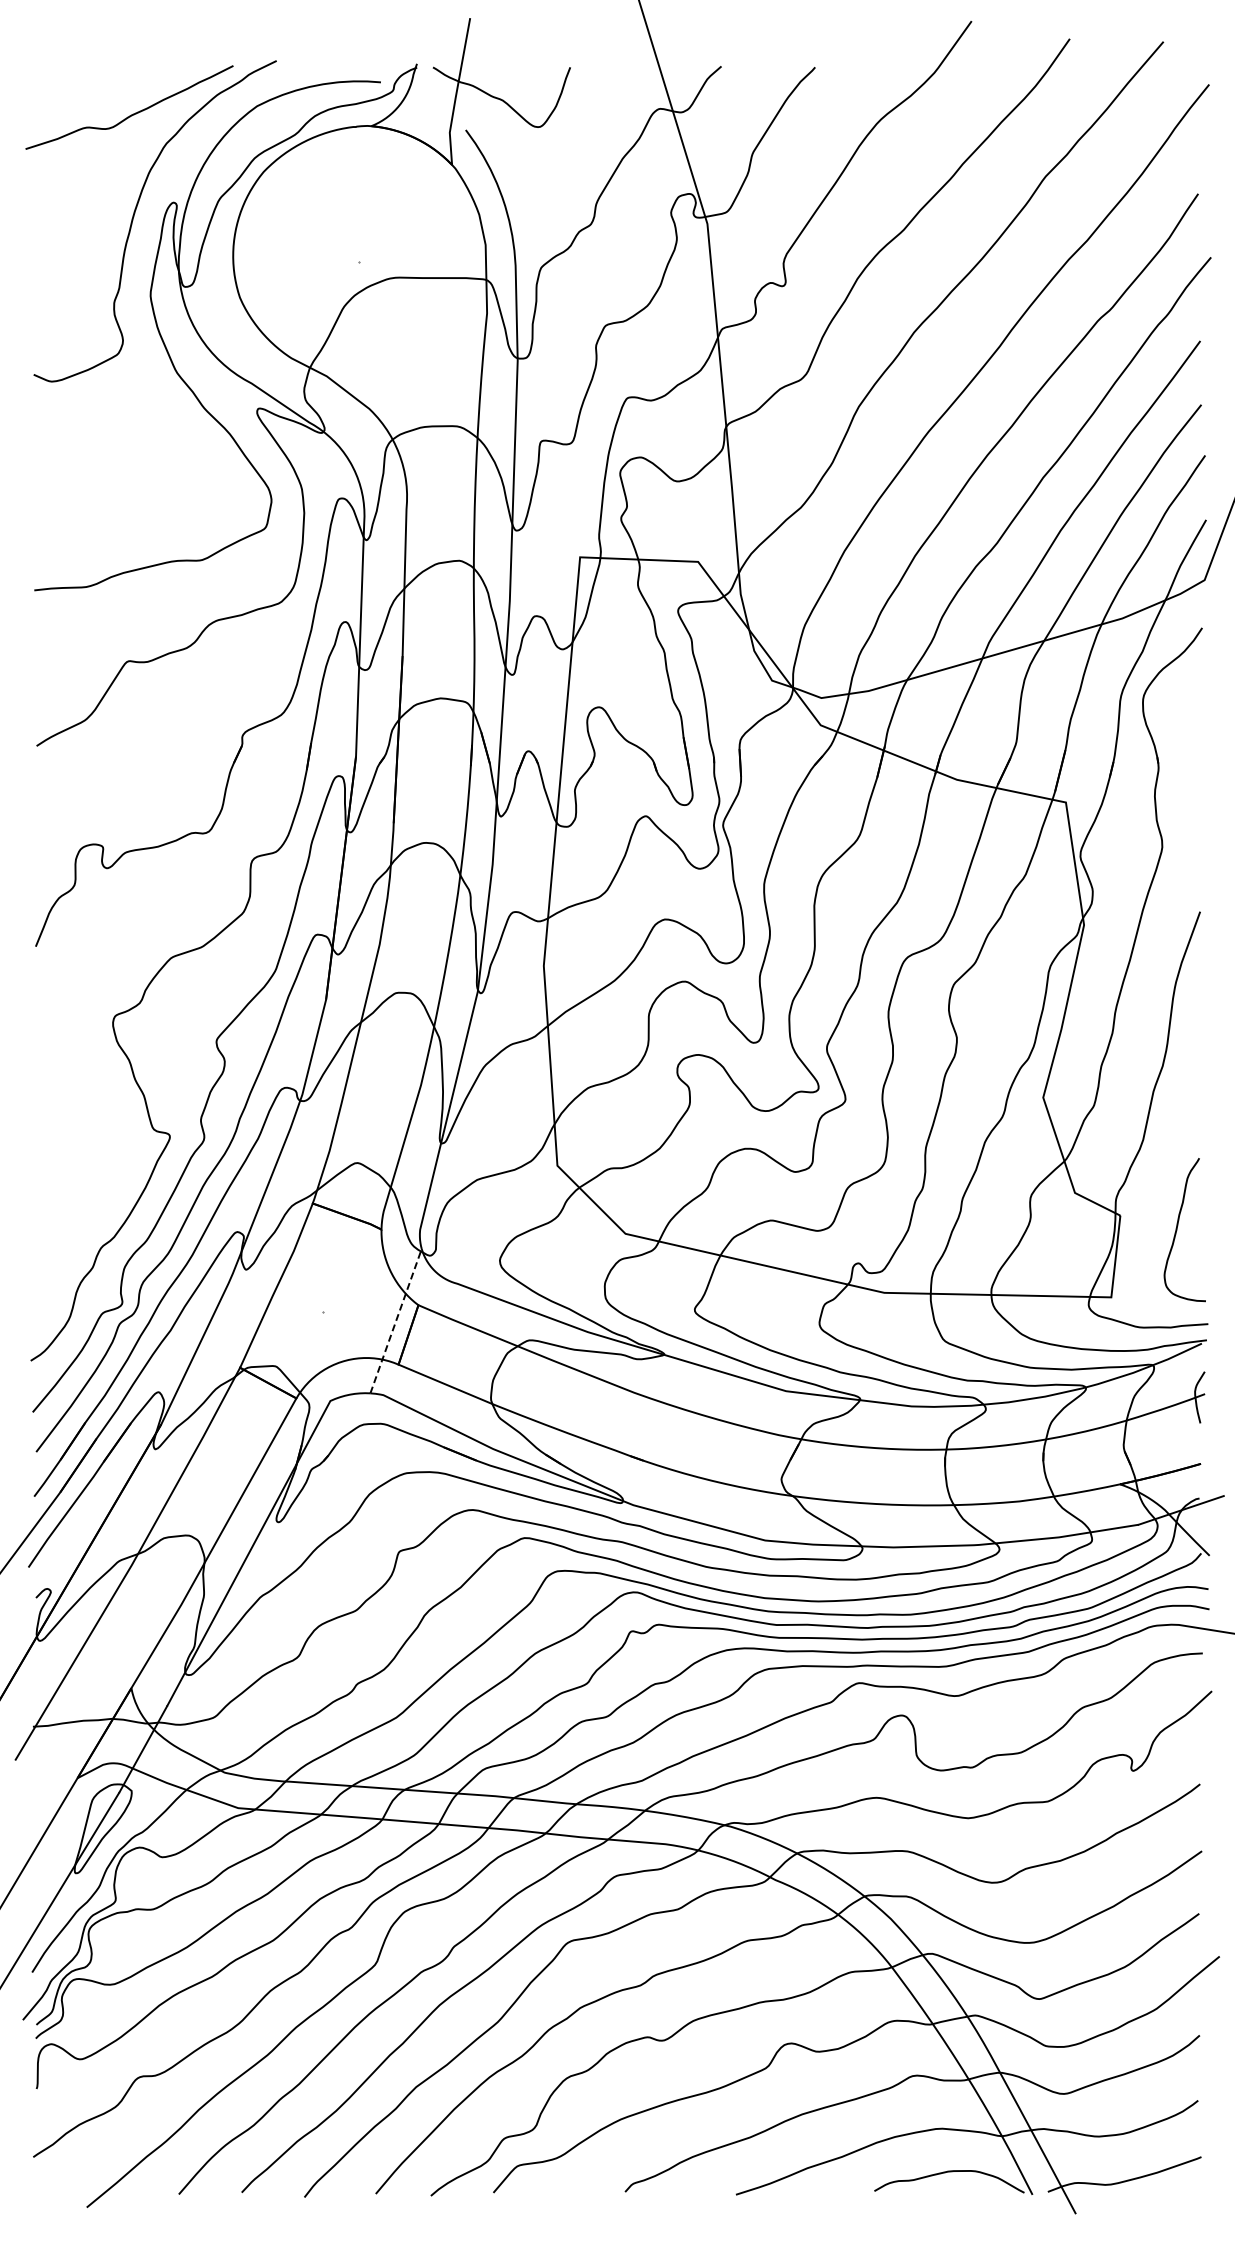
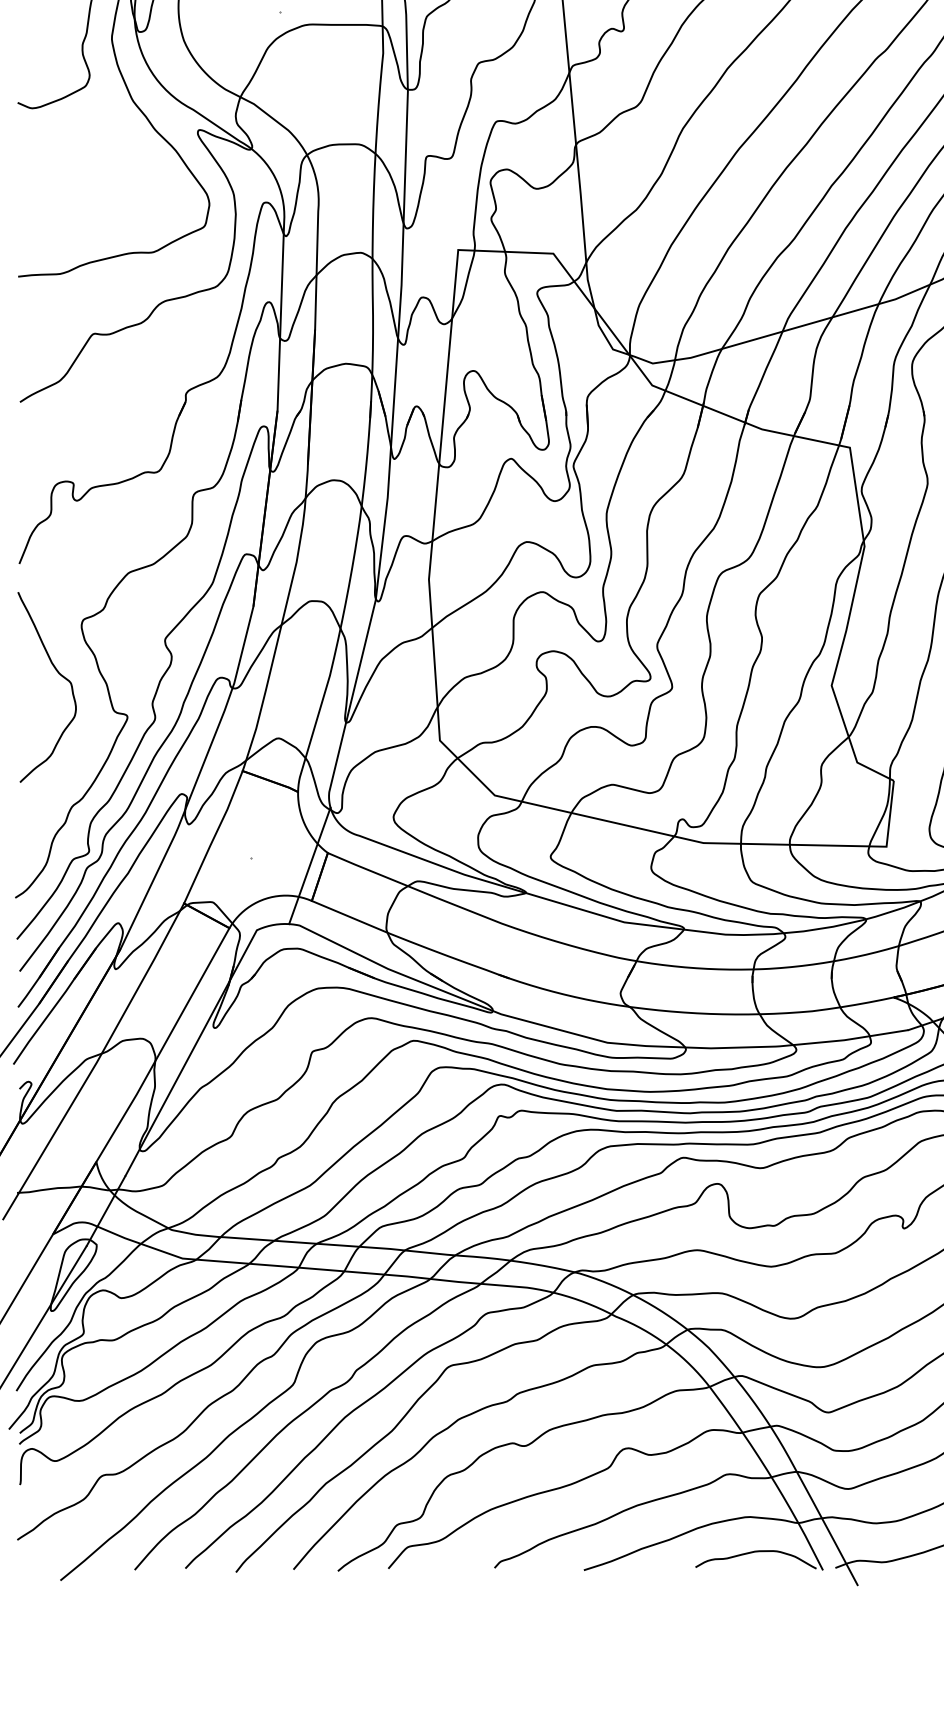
curve: (85, 1083) -> (59, 674), added
line: (396, 1321) -> (310, 866), dashed -> solid

